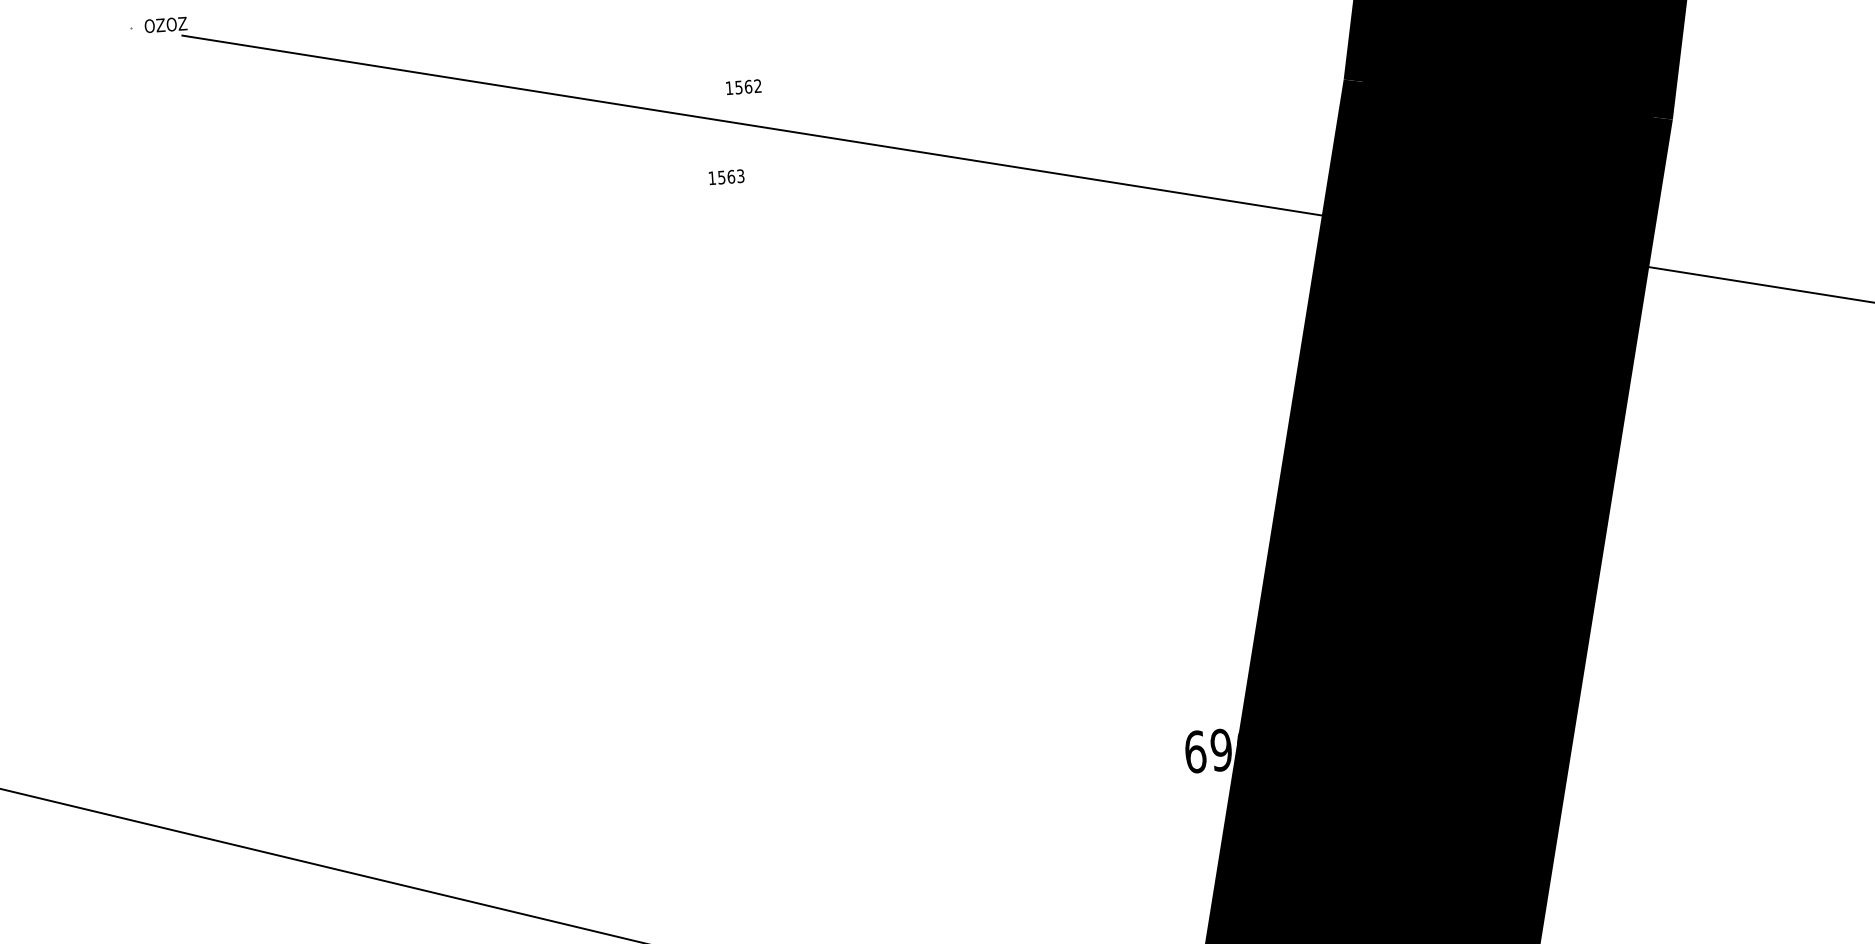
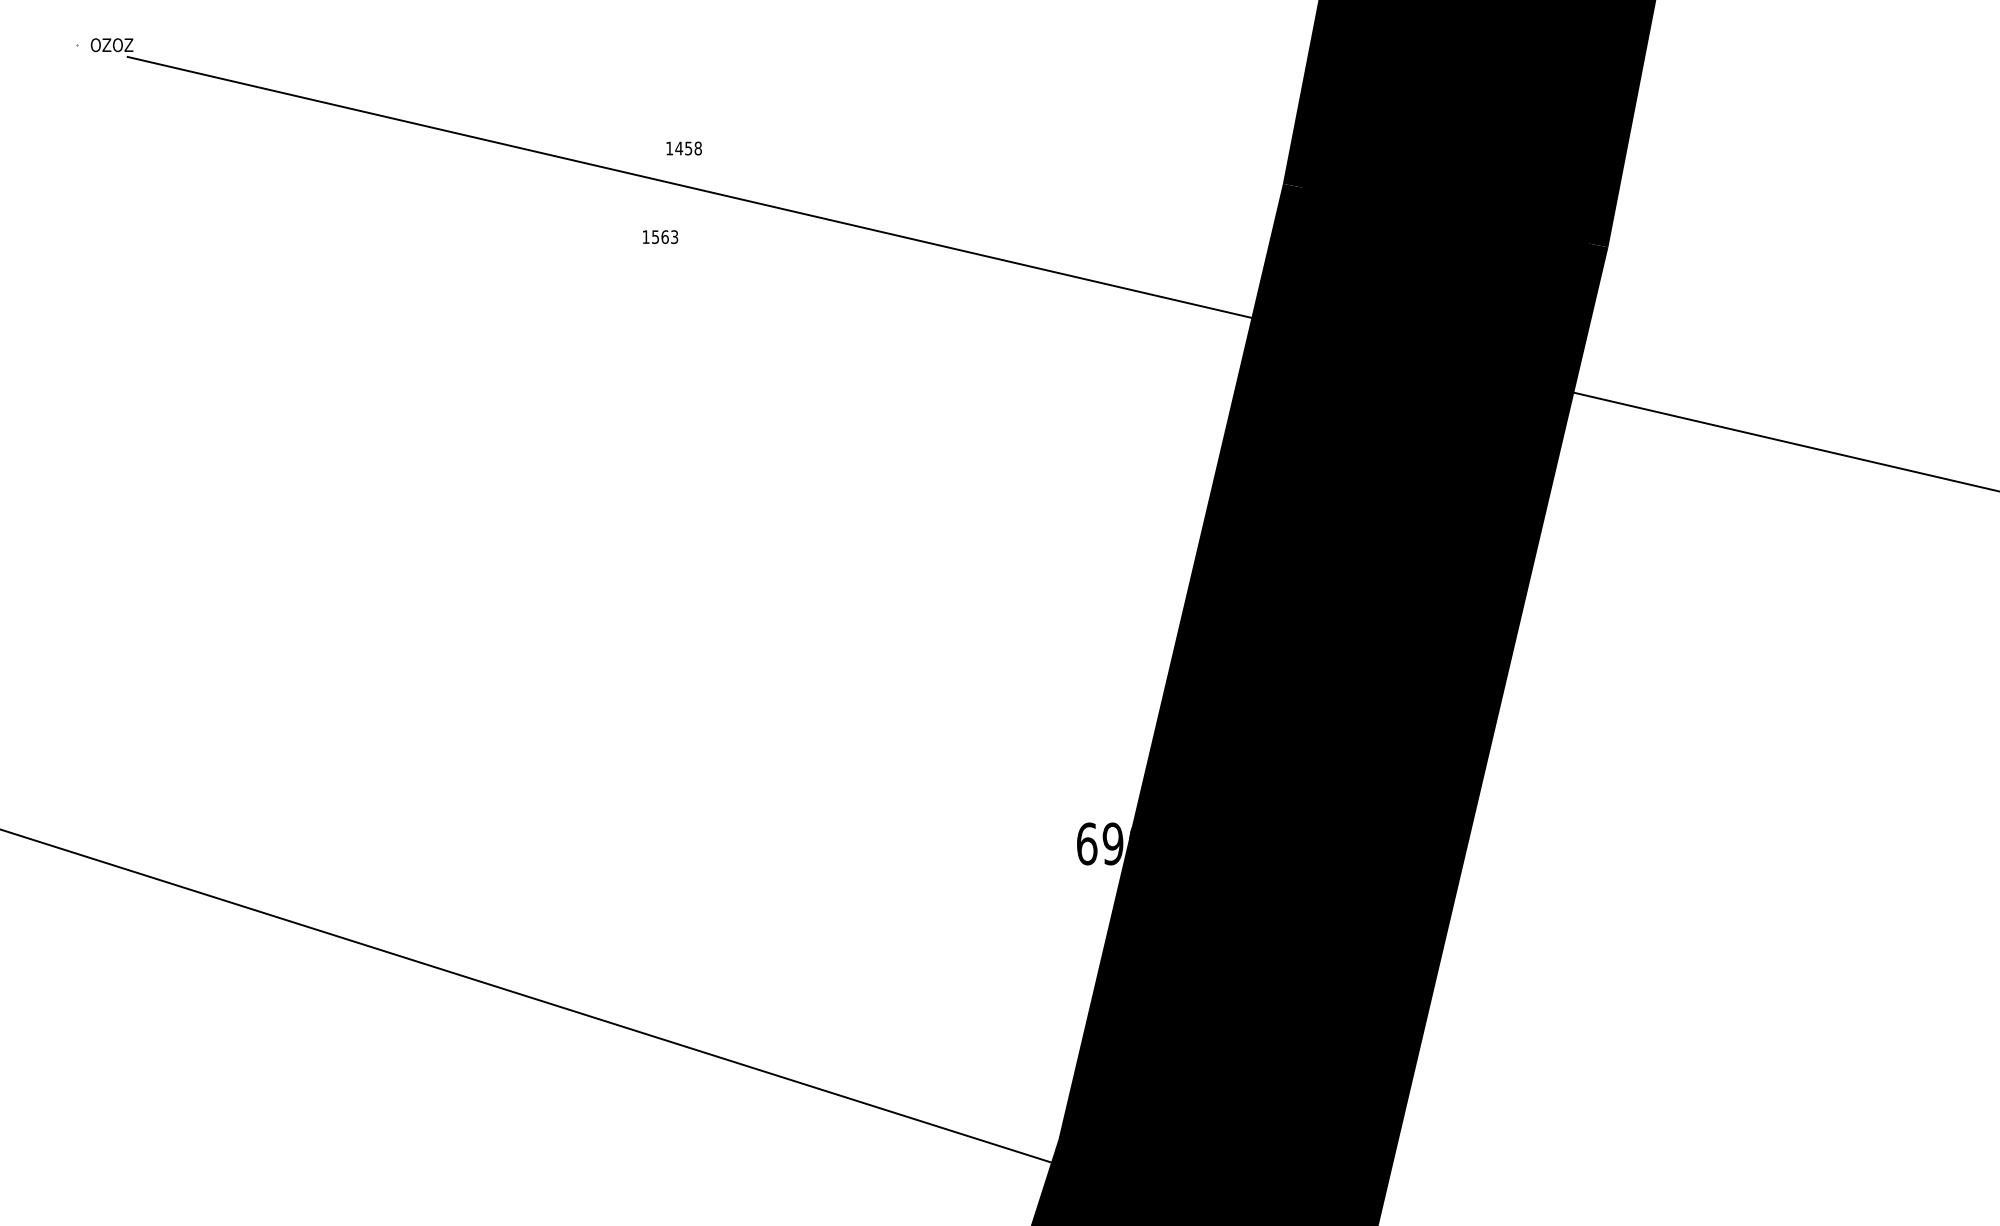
text: (748, 86) -> (688, 148), 1562 -> 1458

